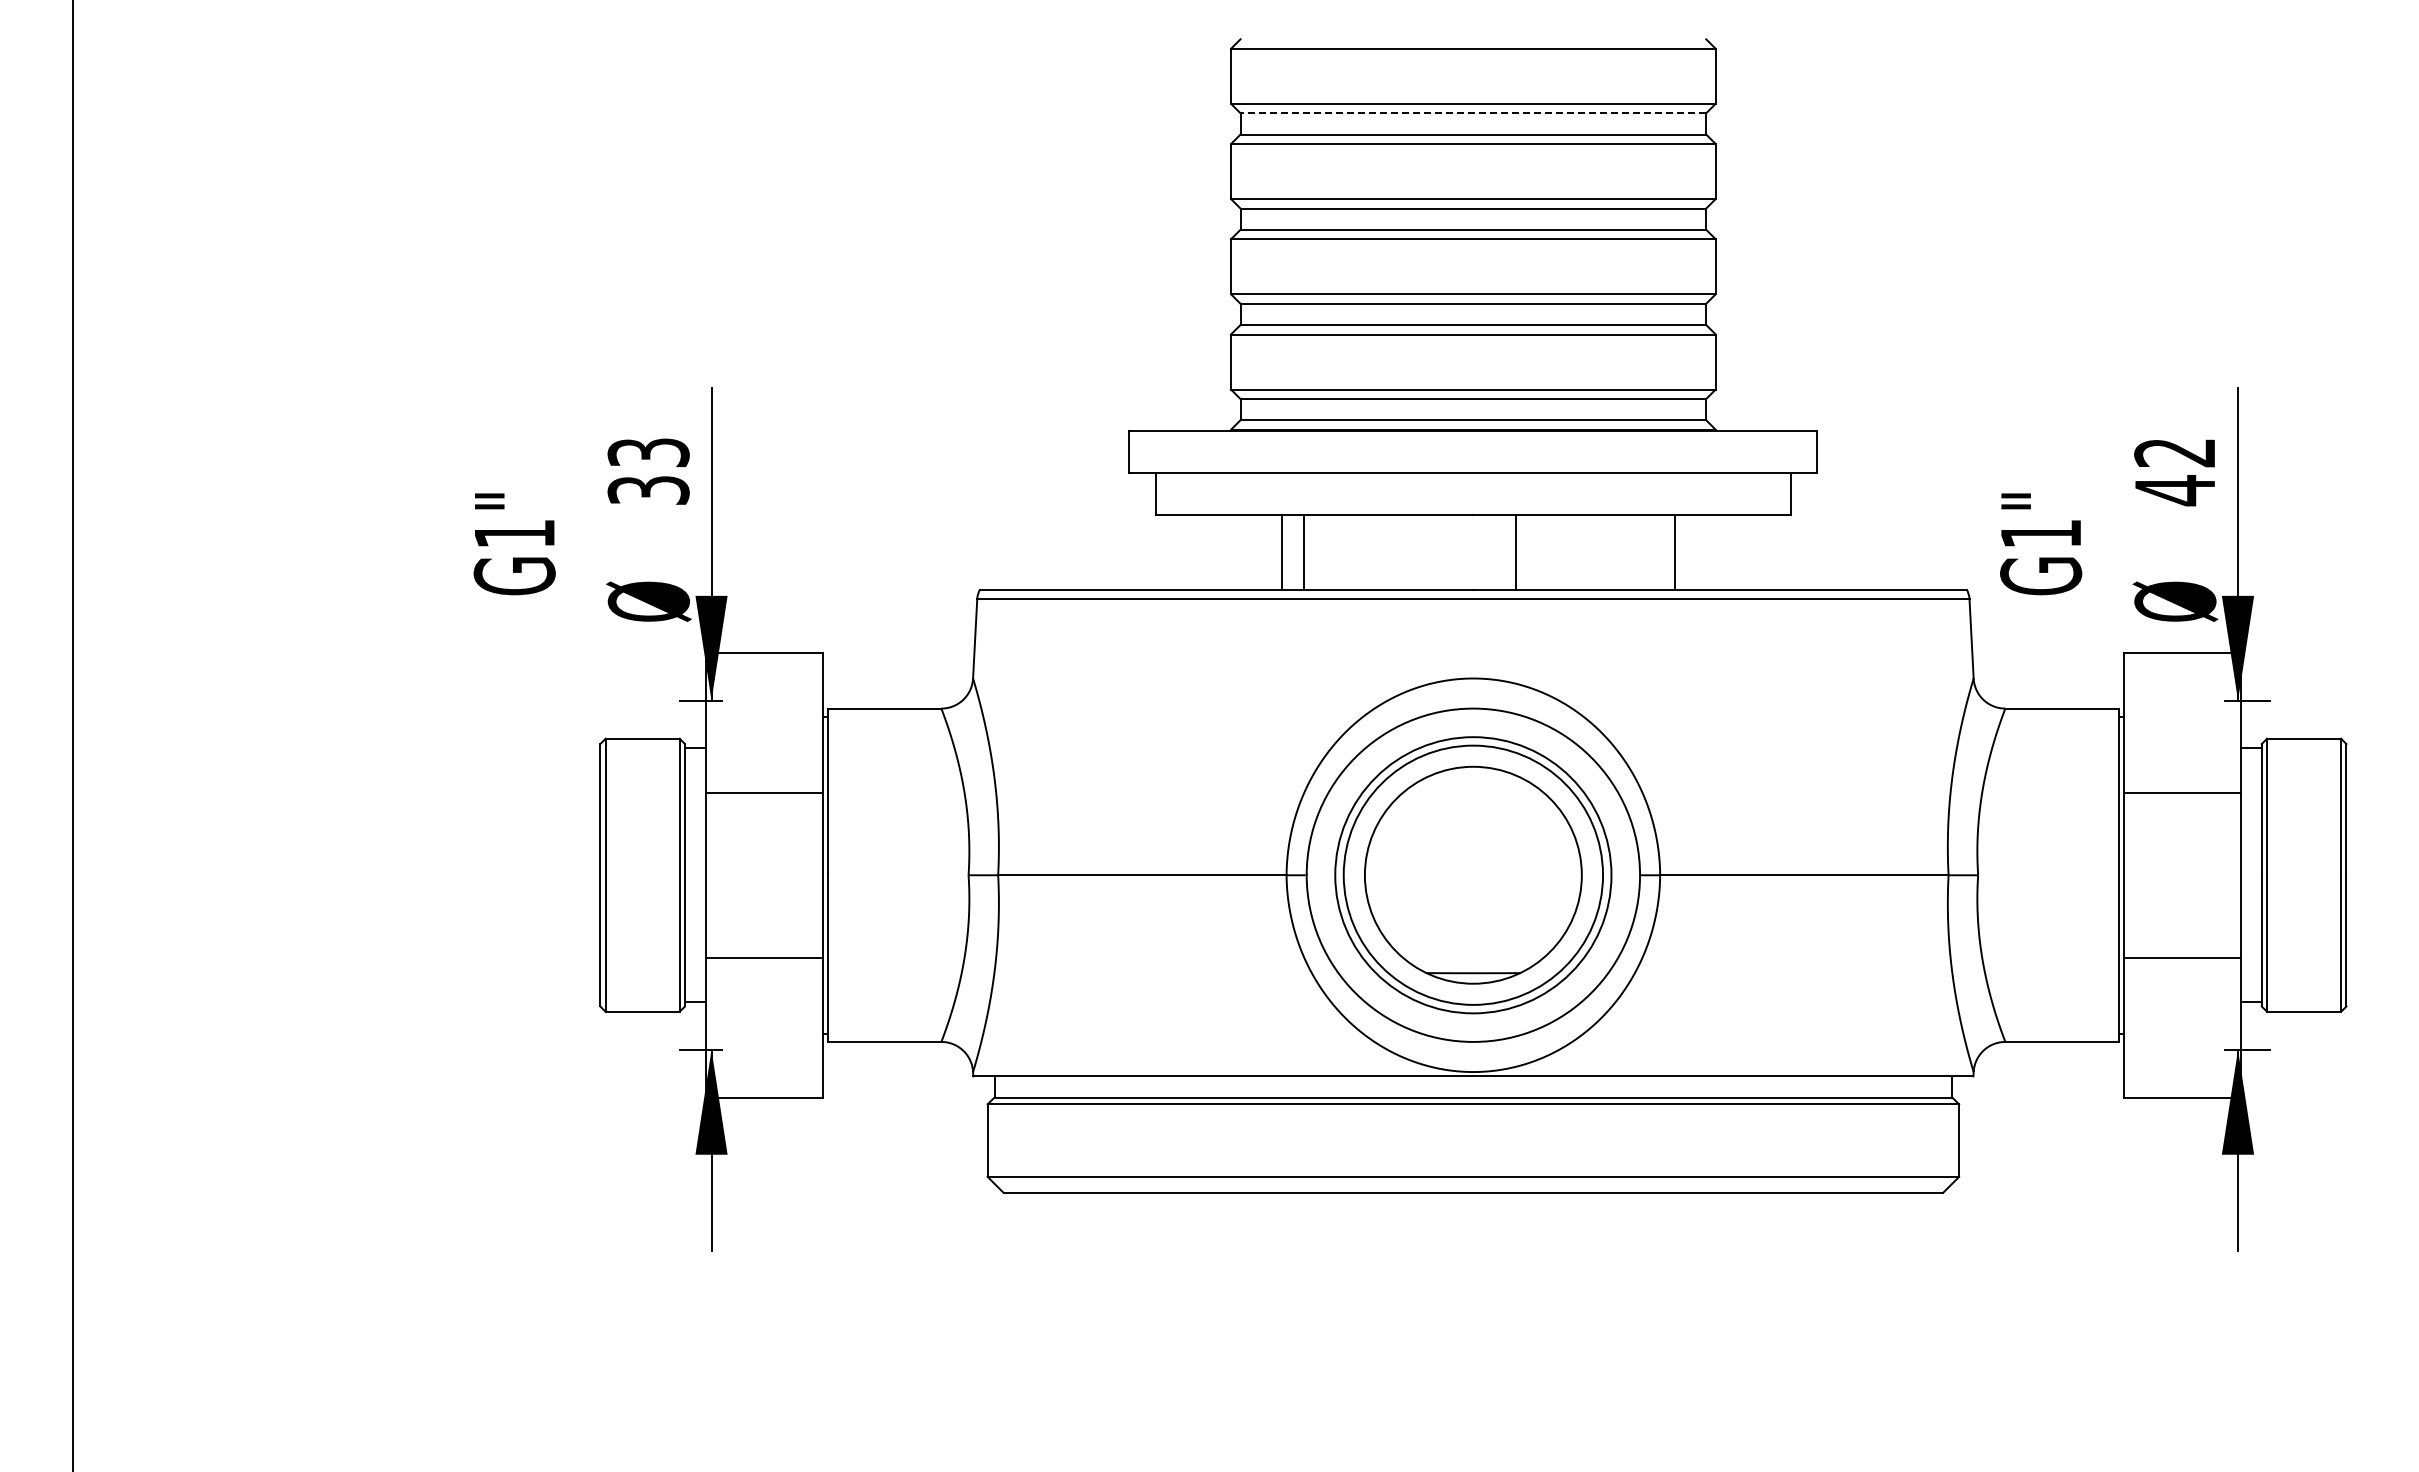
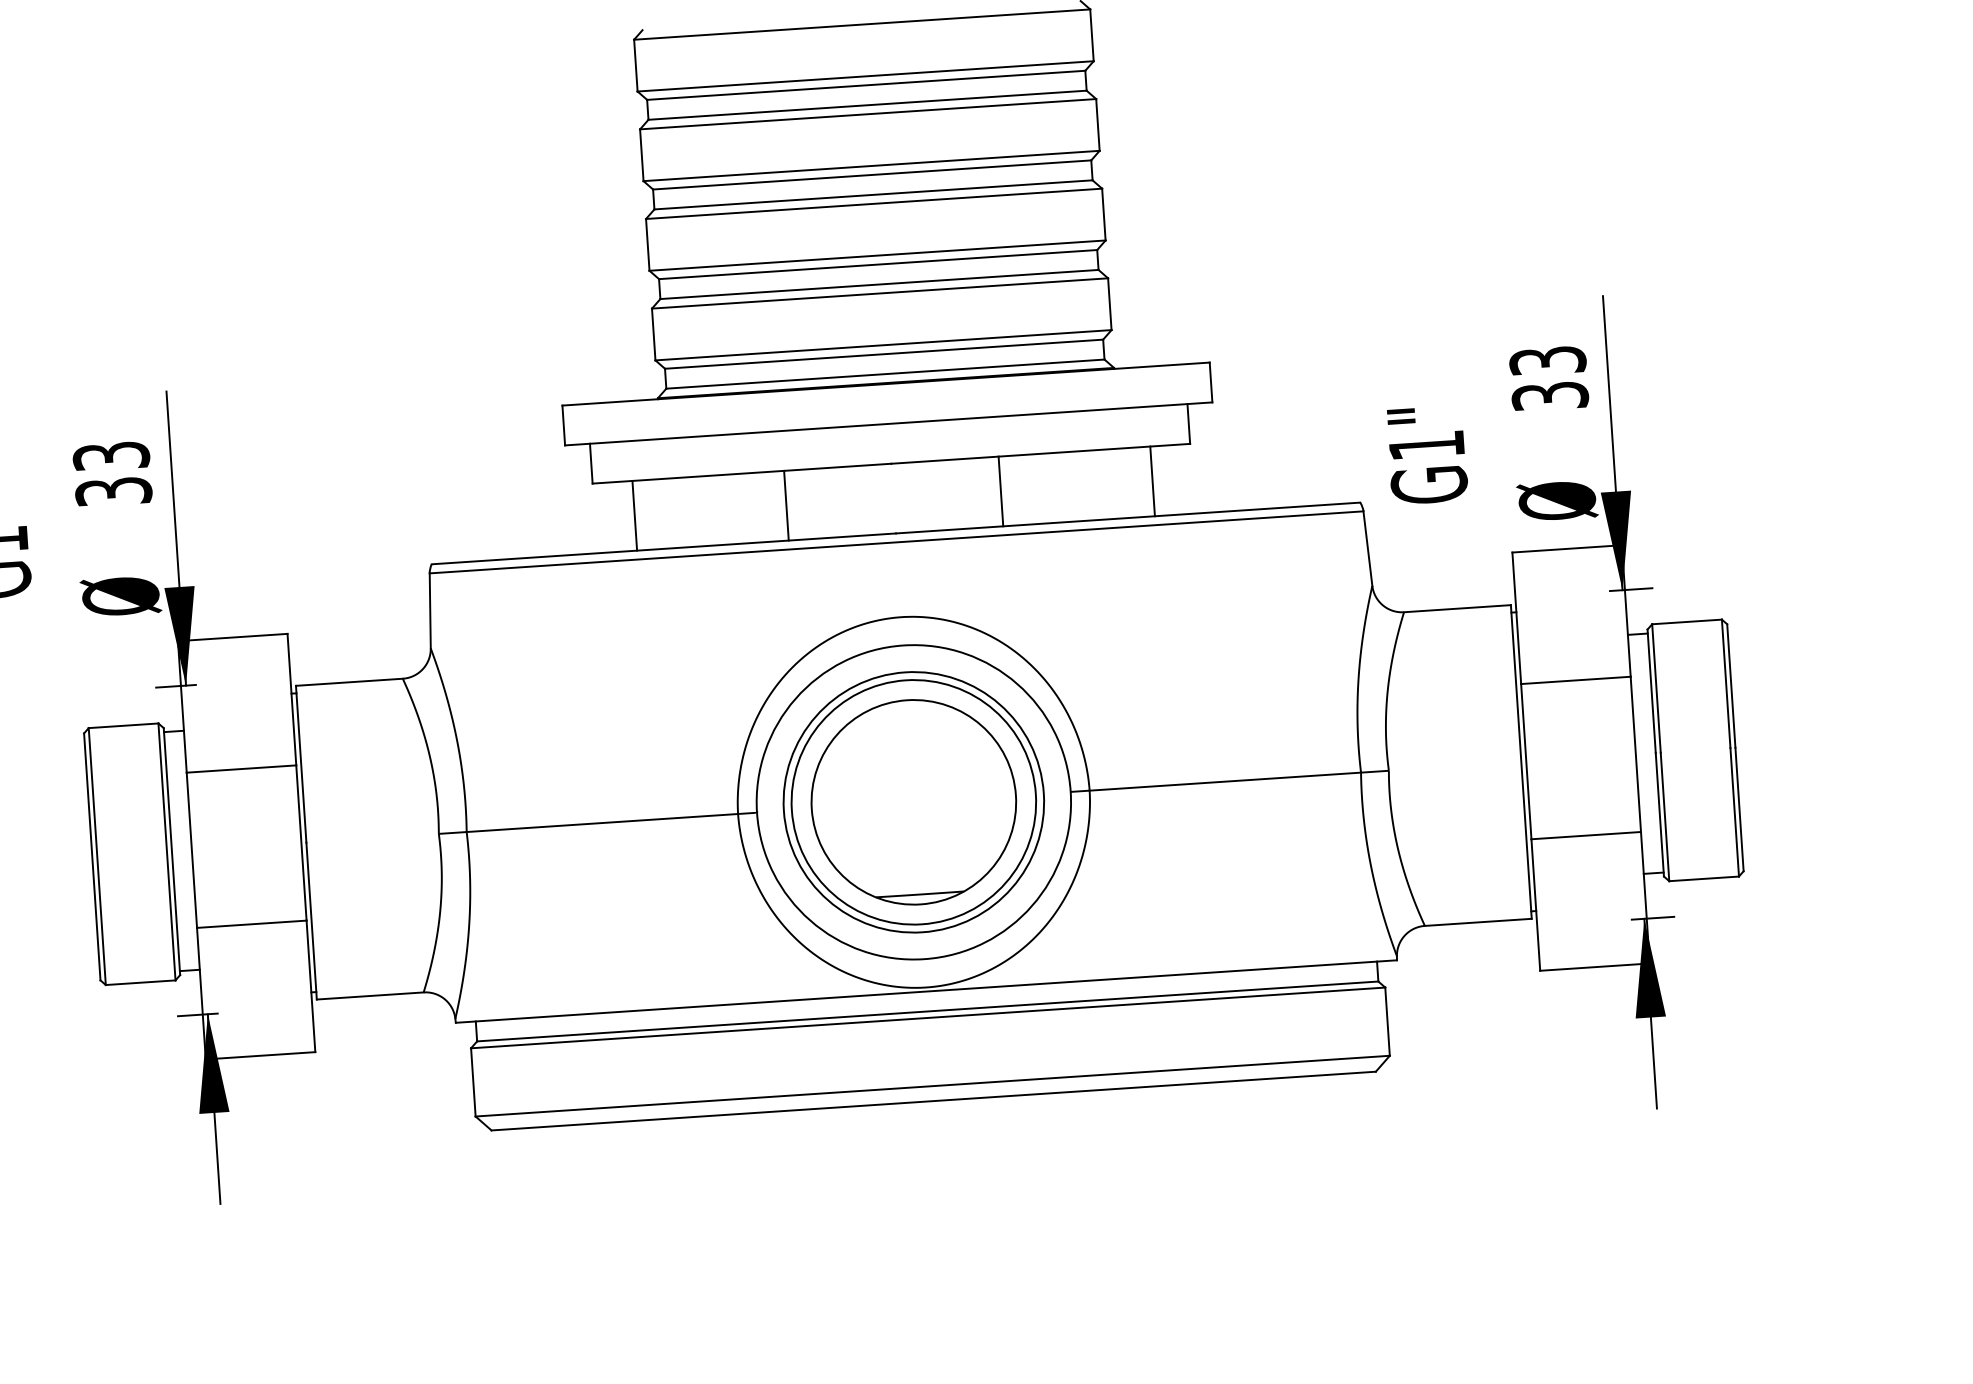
line: (1473, 113) -> (866, 85), dashed -> solid
text: (2175, 472) -> (1549, 379), 42 -> 33
line: (1282, 552) -> (635, 515), moved
line: (1304, 552) -> (786, 505), moved
line: (1516, 552) -> (1001, 491), moved
line: (1674, 552) -> (1152, 481), moved

